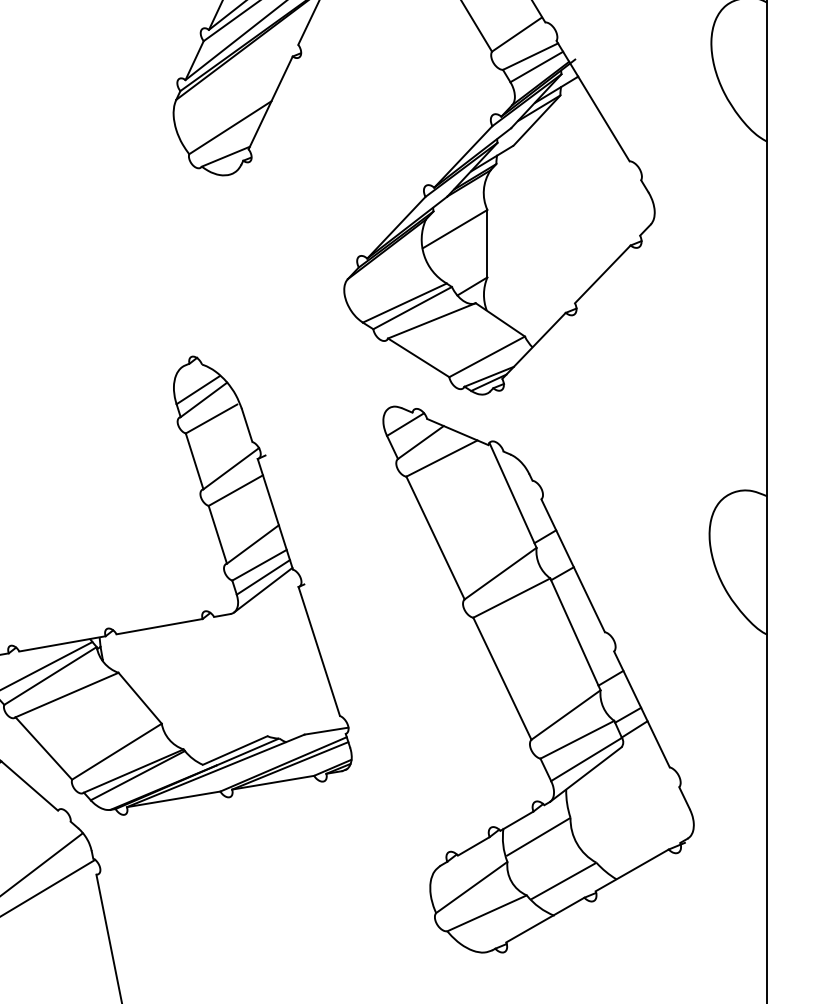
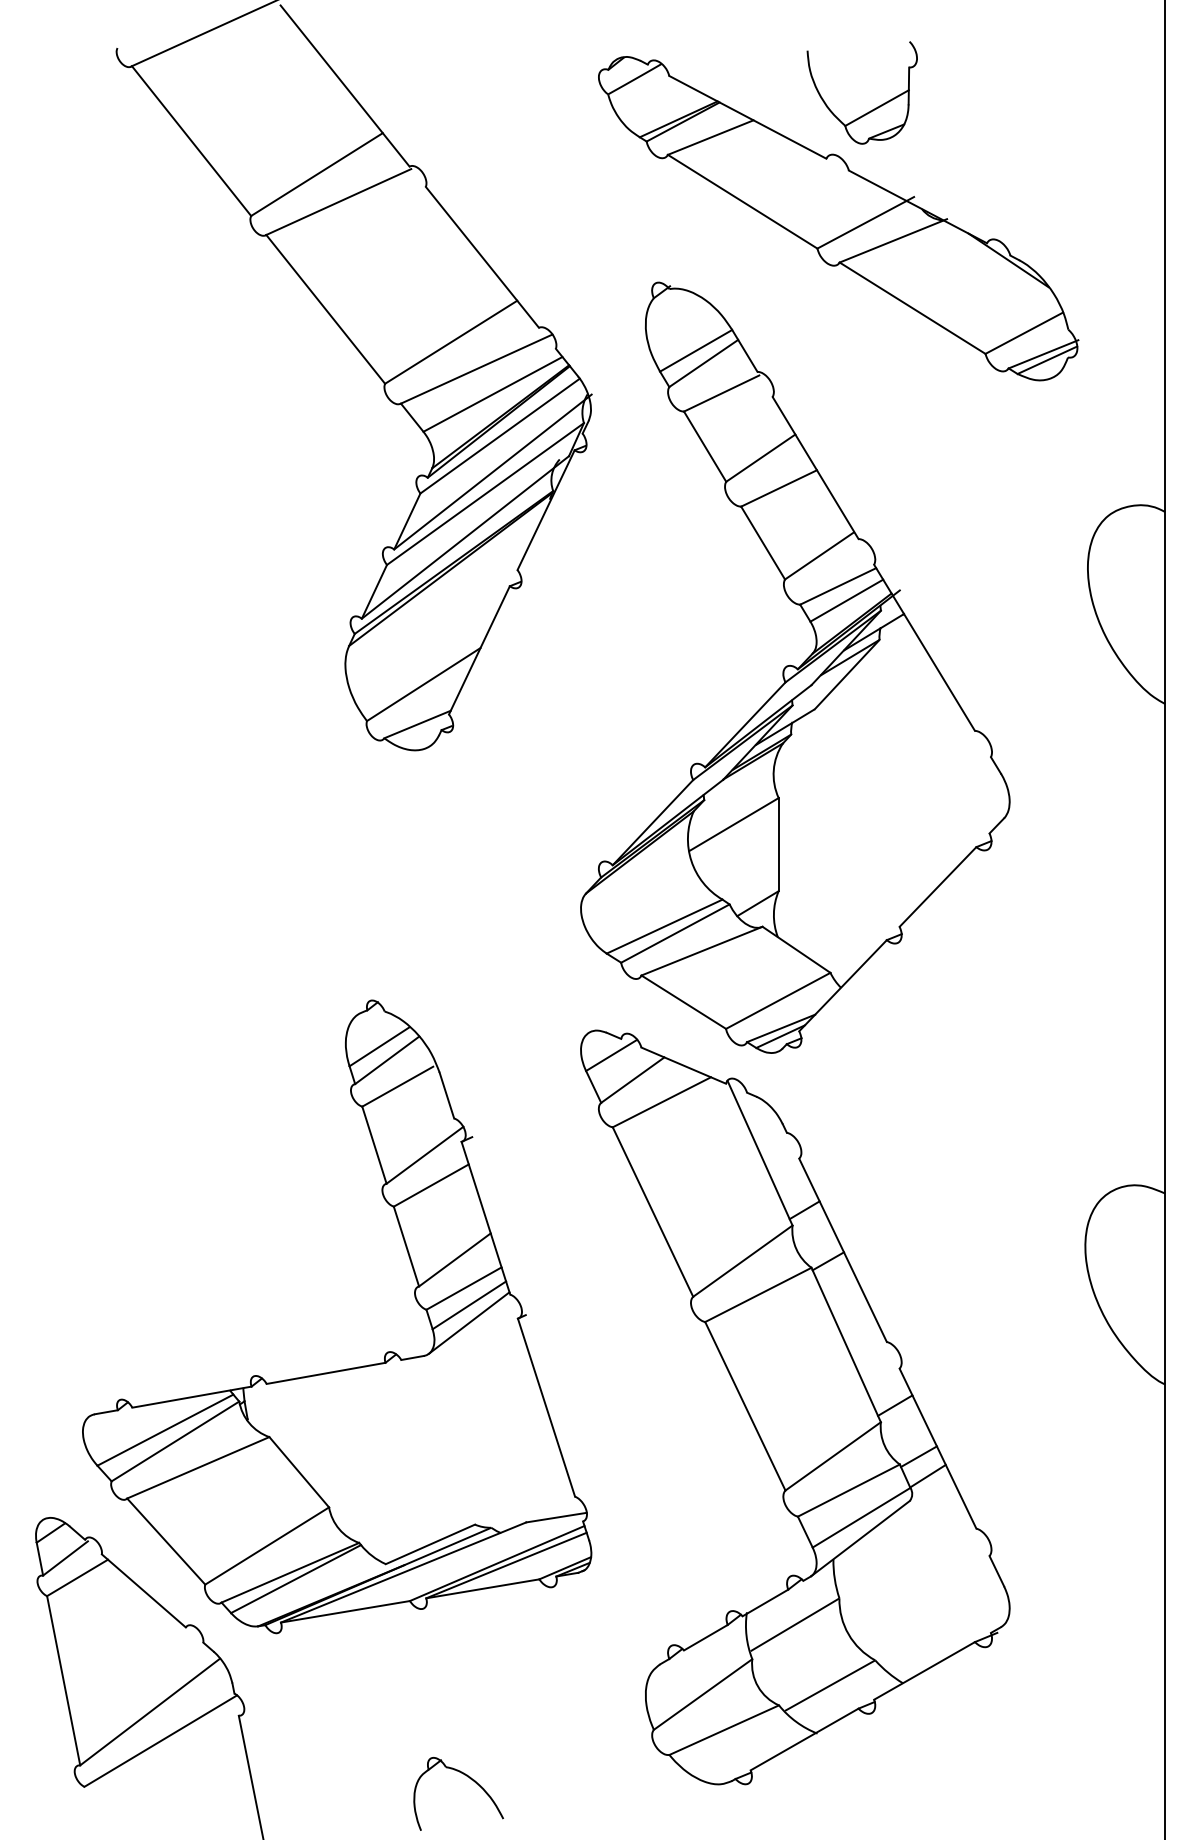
part: (538, 679) -> (795, 1407), moved
part: (264, 920) -> (470, 1779), added

